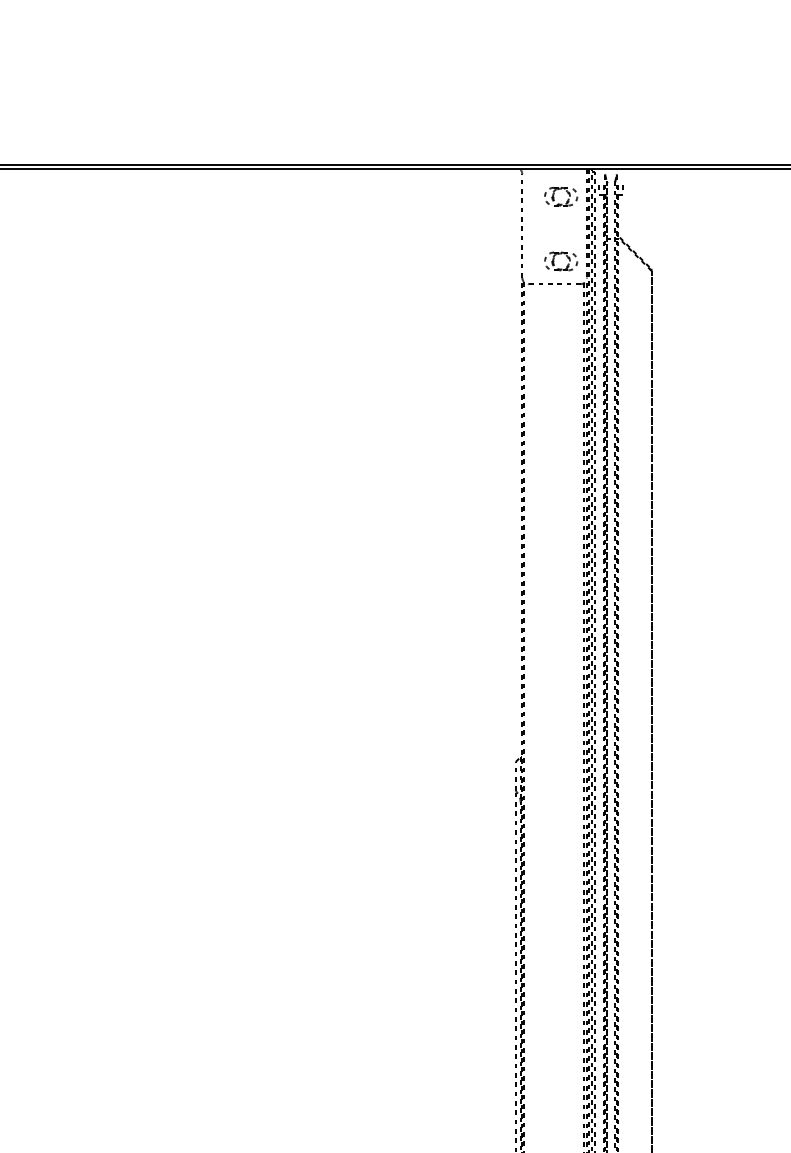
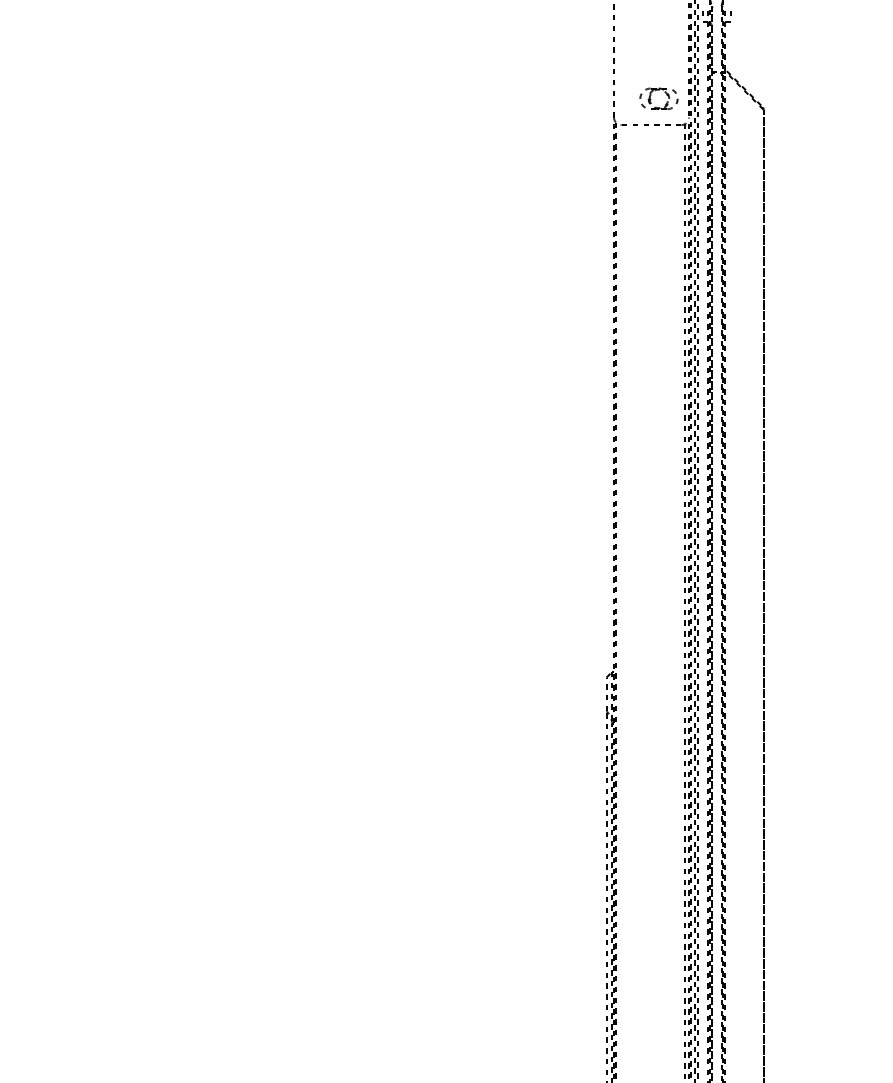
part: (565, 191) -> (664, 17), removed

